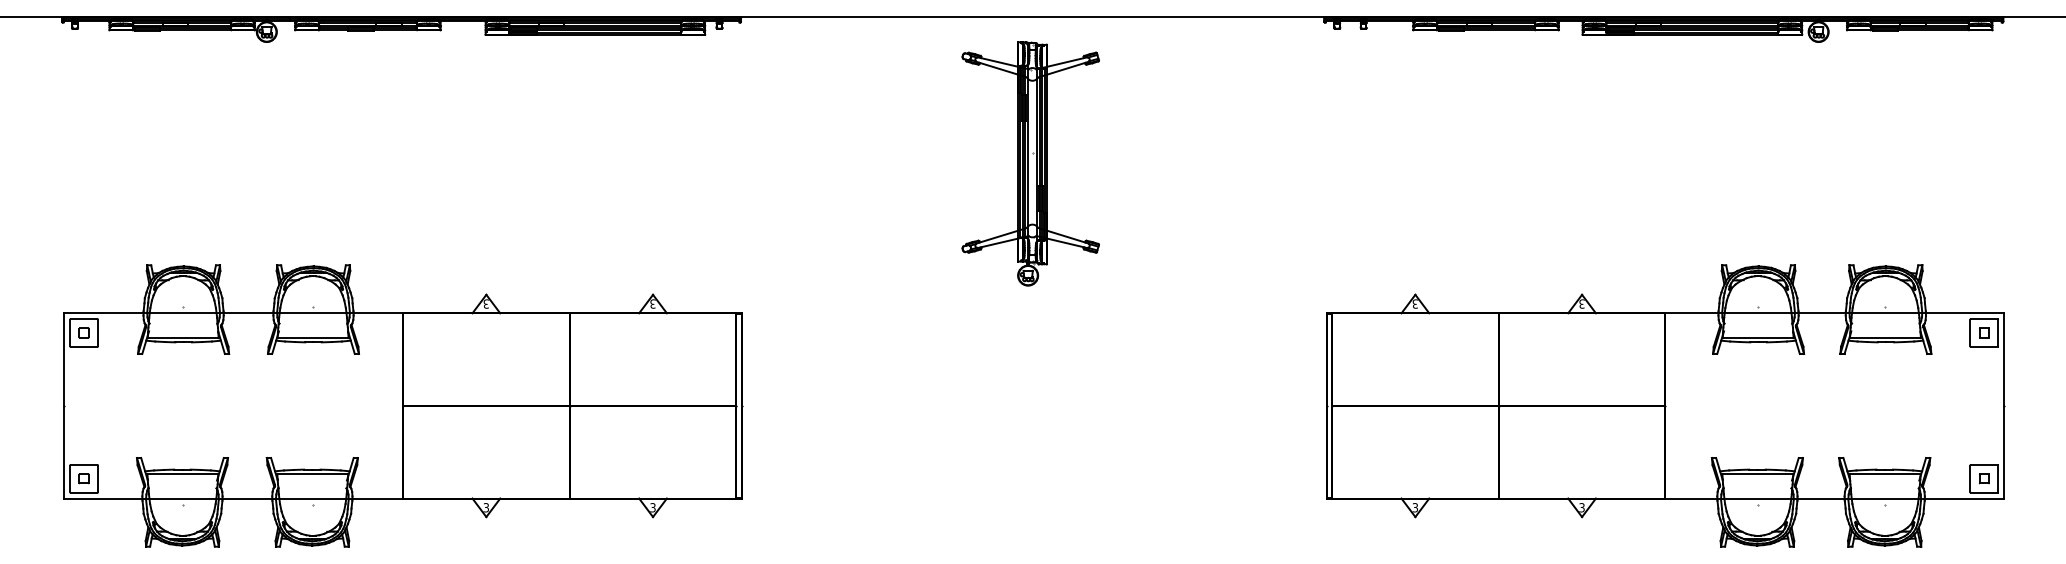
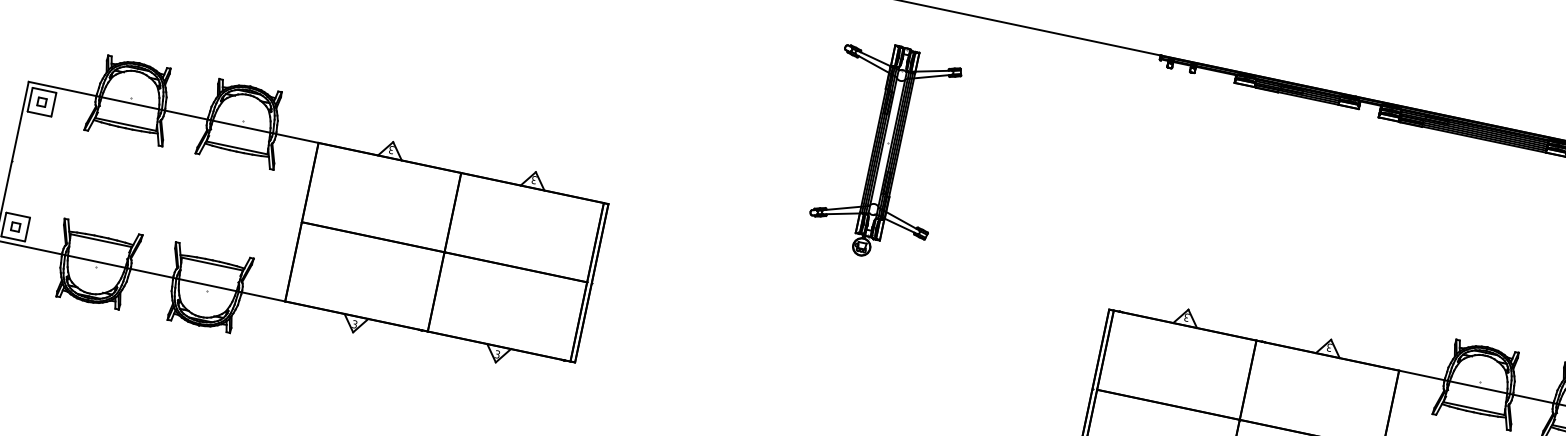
part: (1030, 163) -> (884, 151), moved

